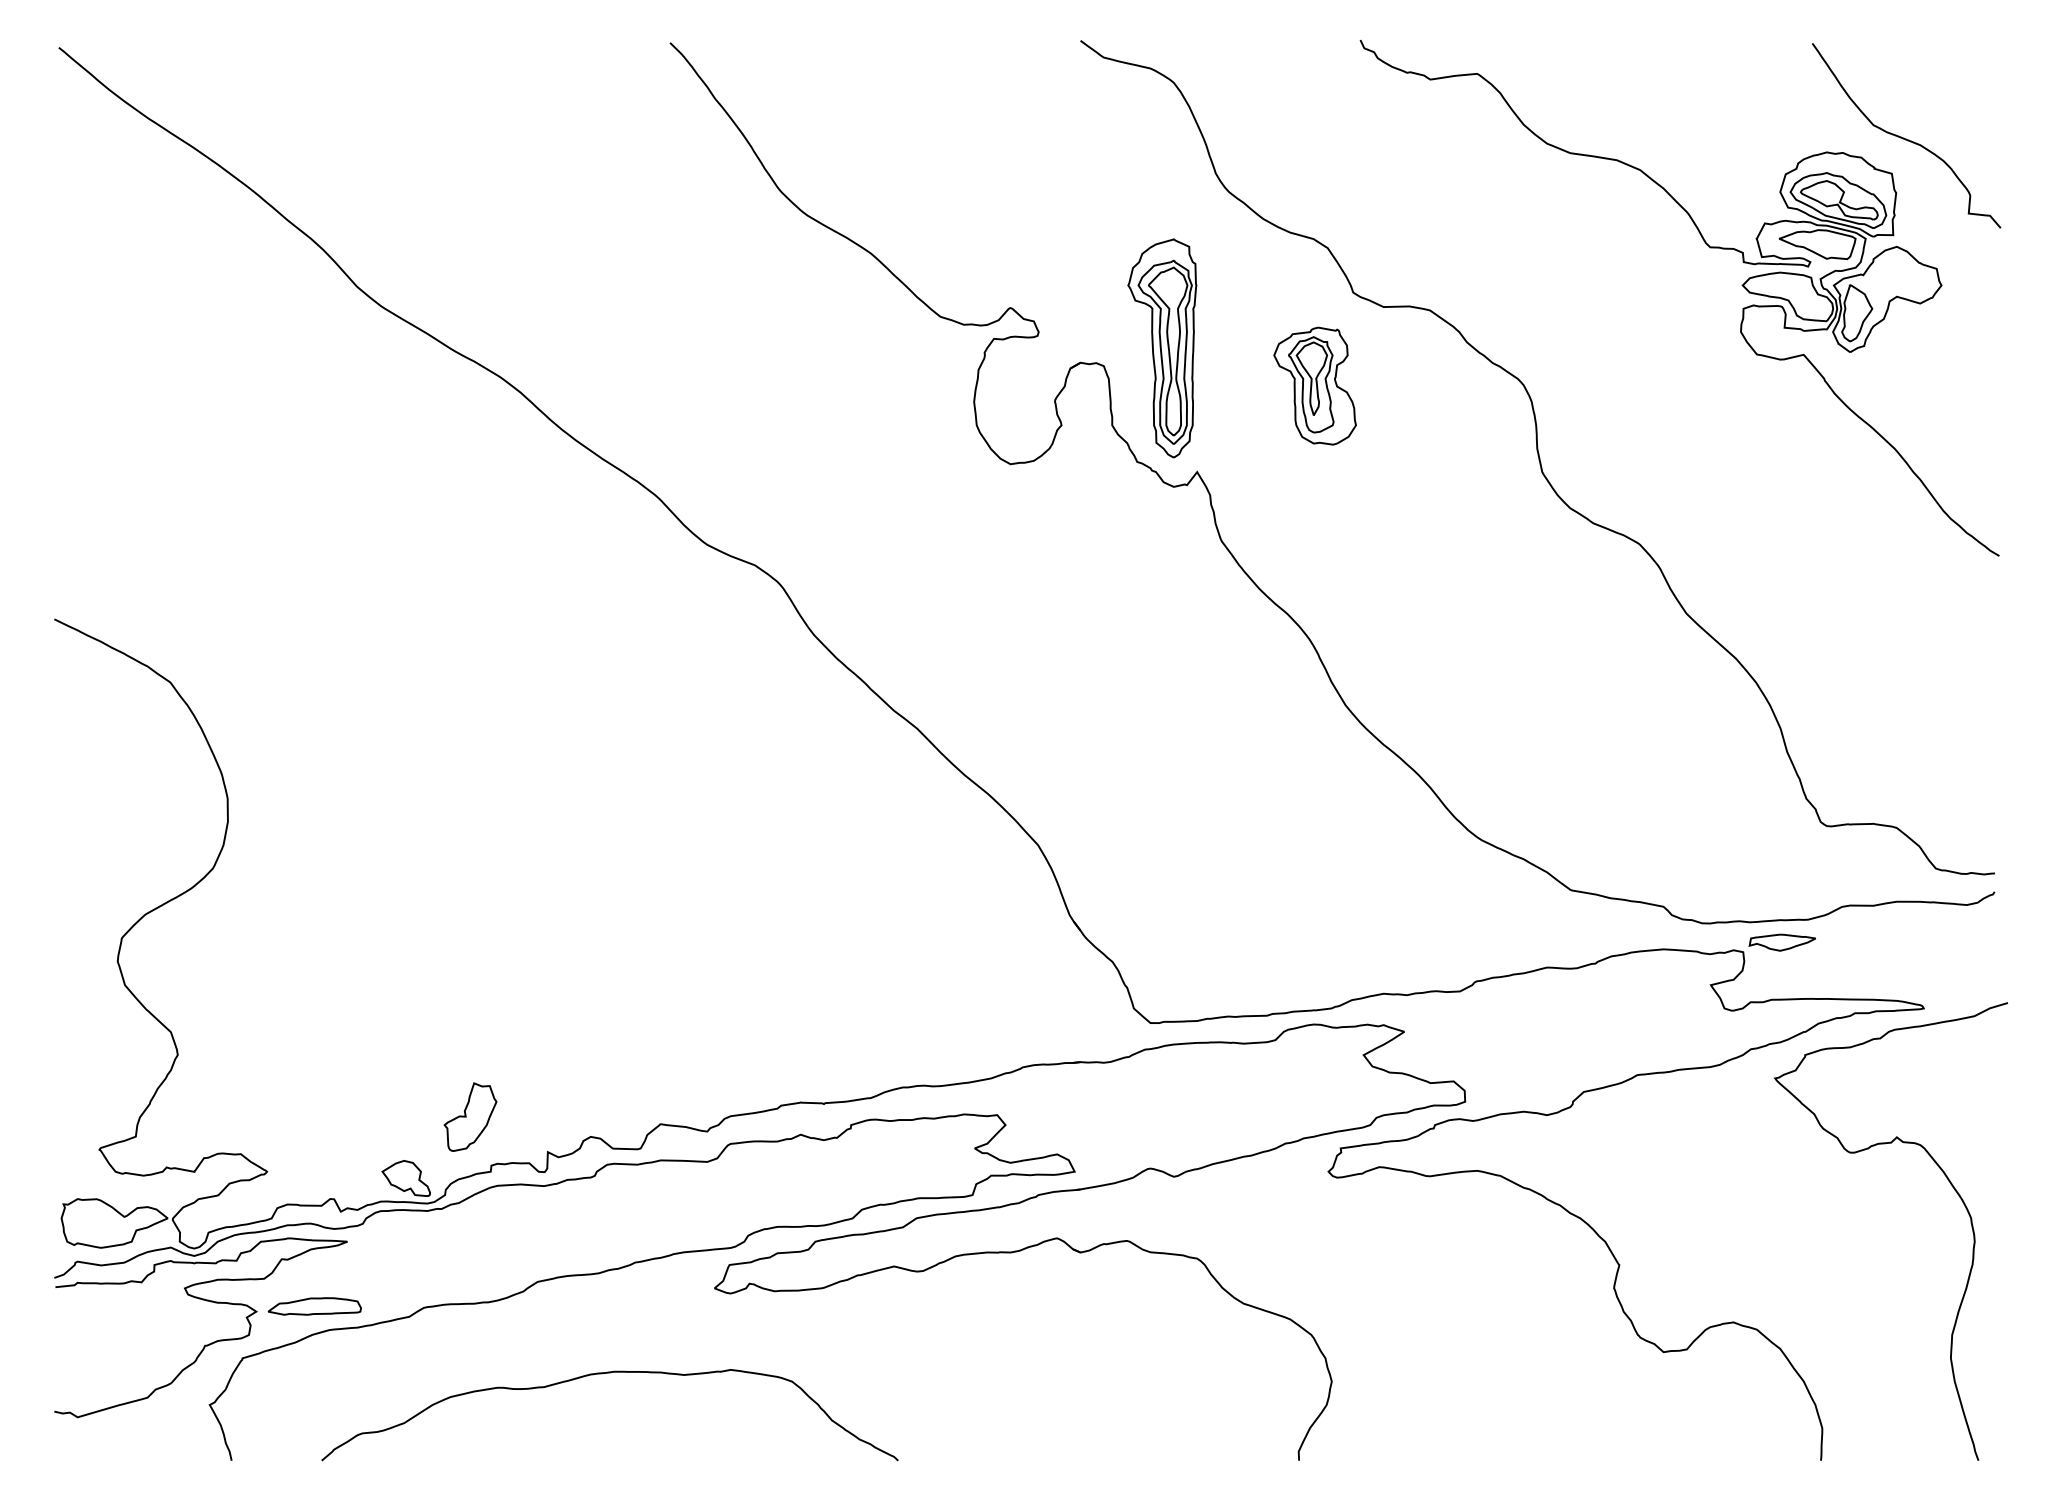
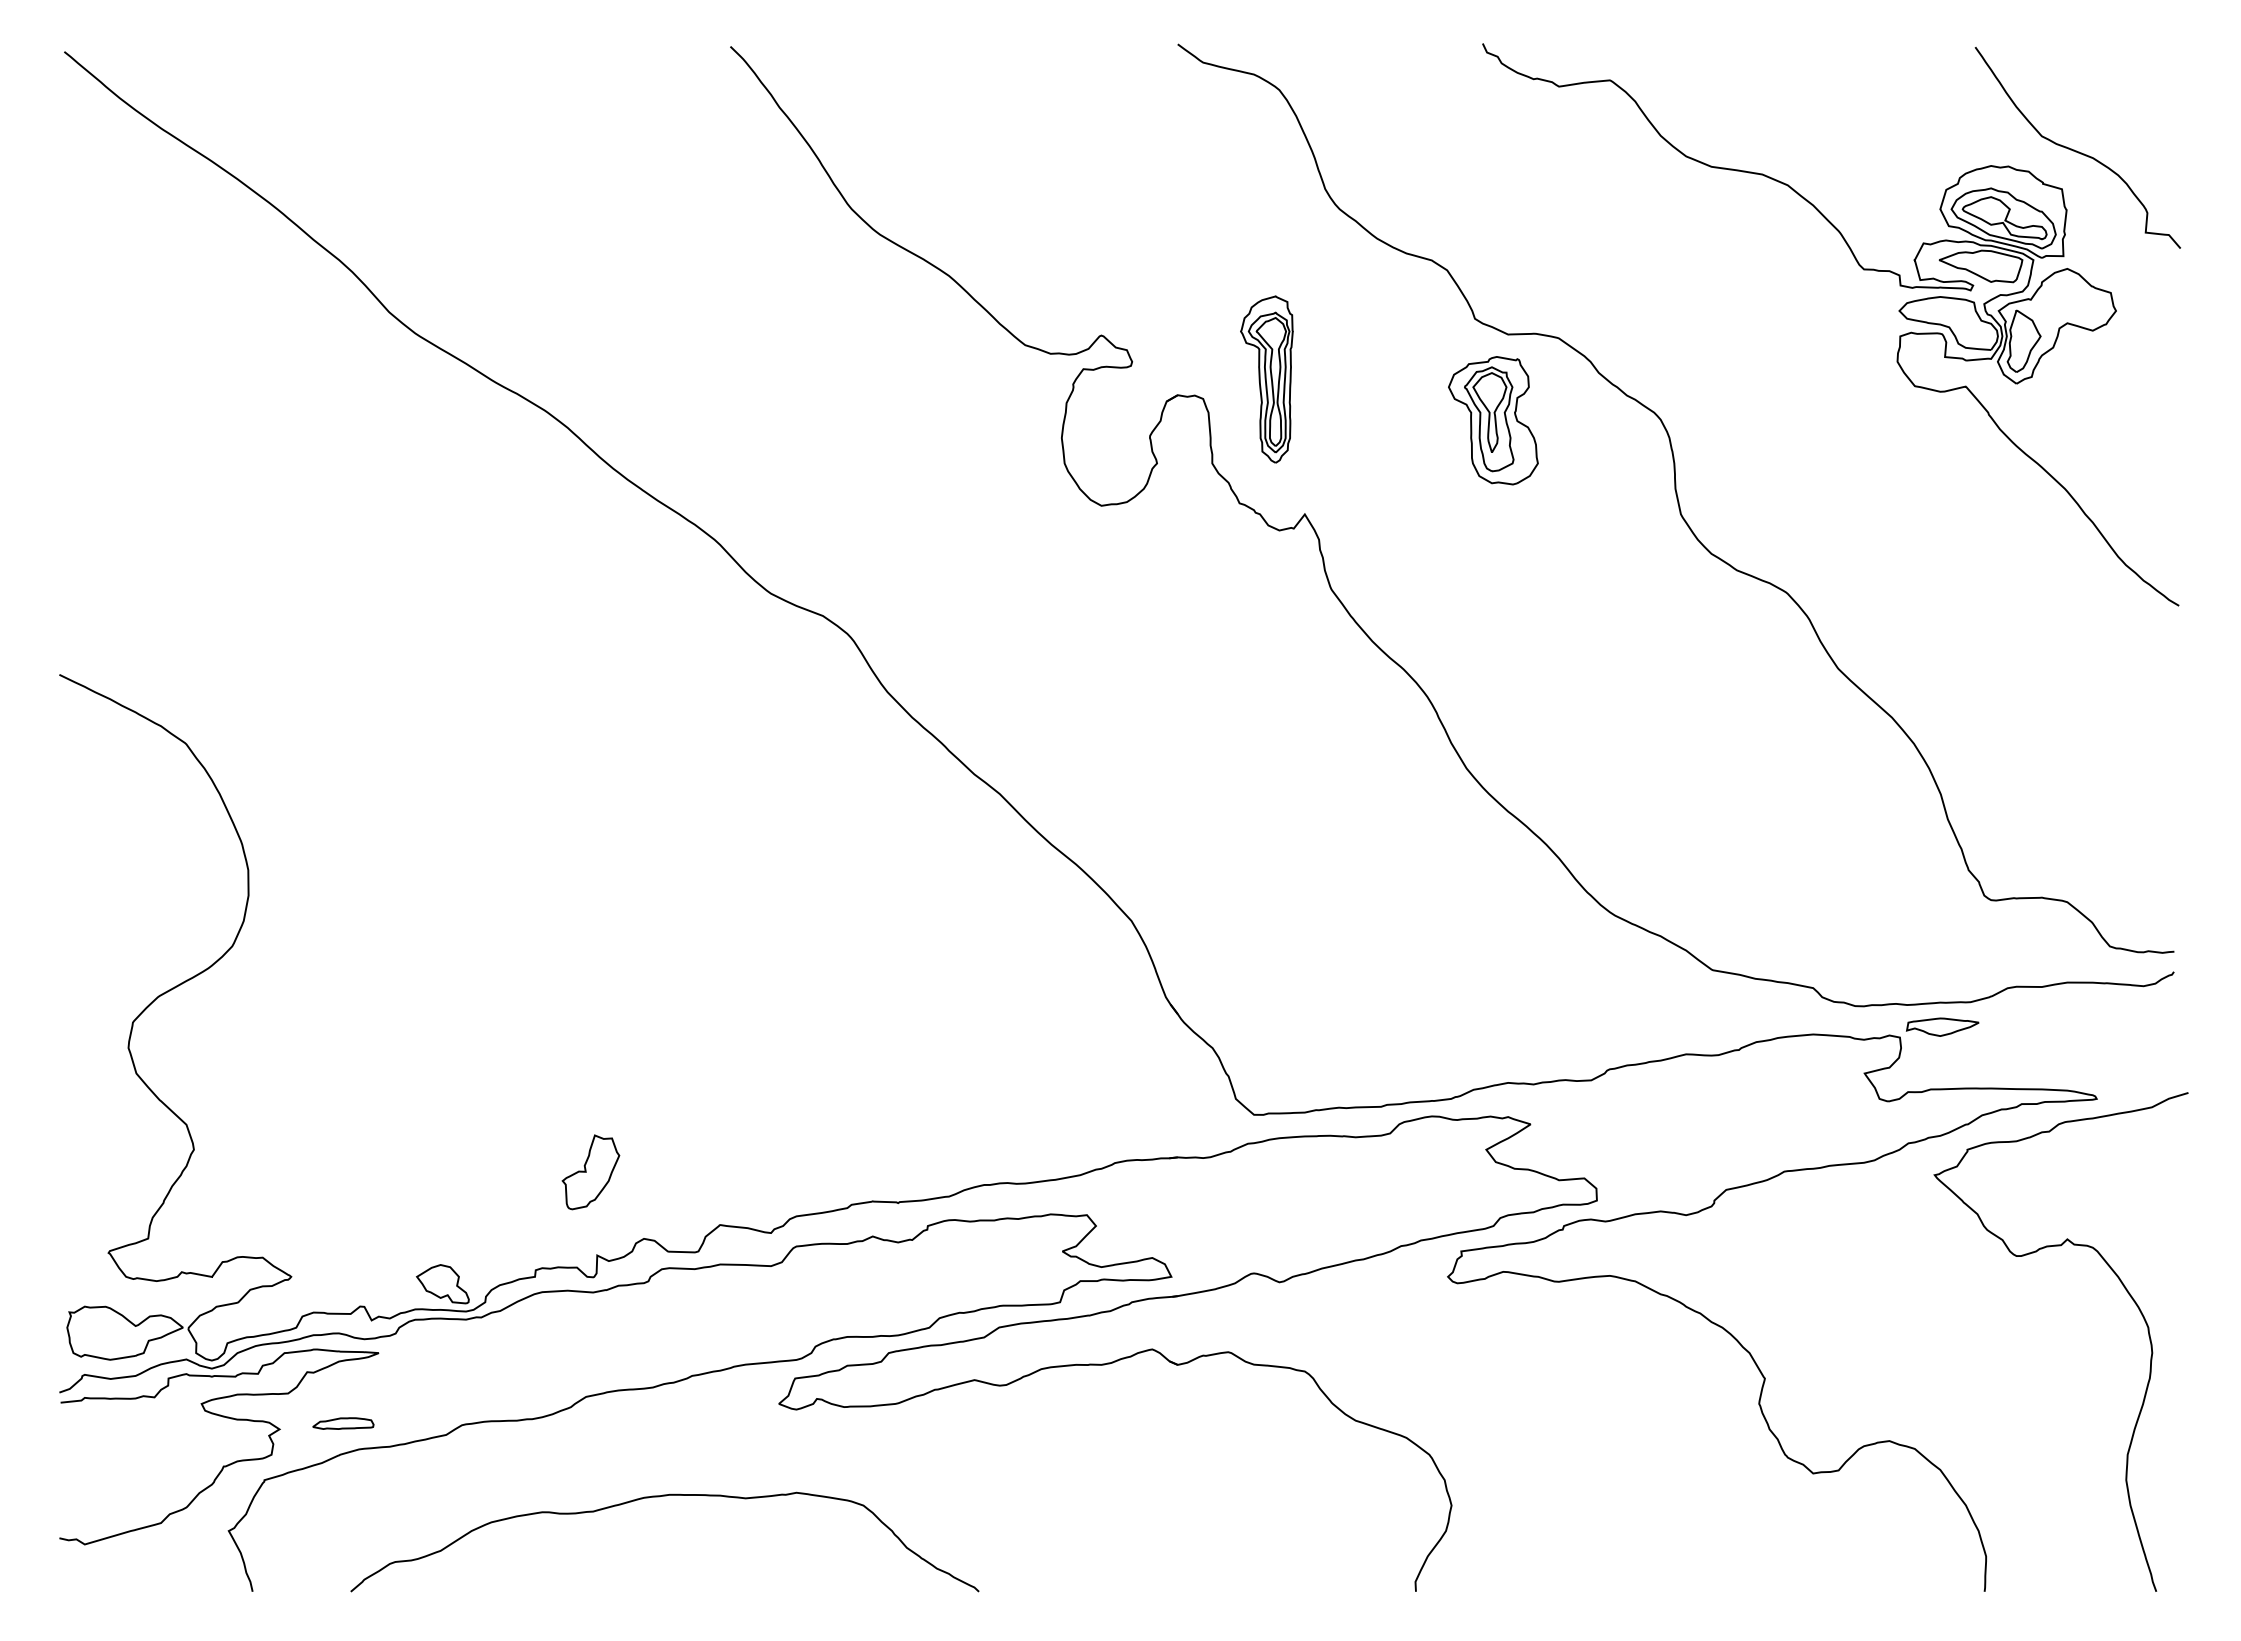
part: (1161, 348) -> (1266, 379), size x0.7
part: (1315, 385) -> (1493, 420), moved
part: (470, 1117) -> (590, 1172), moved
part: (315, 1306) -> (343, 1423), size x0.6

